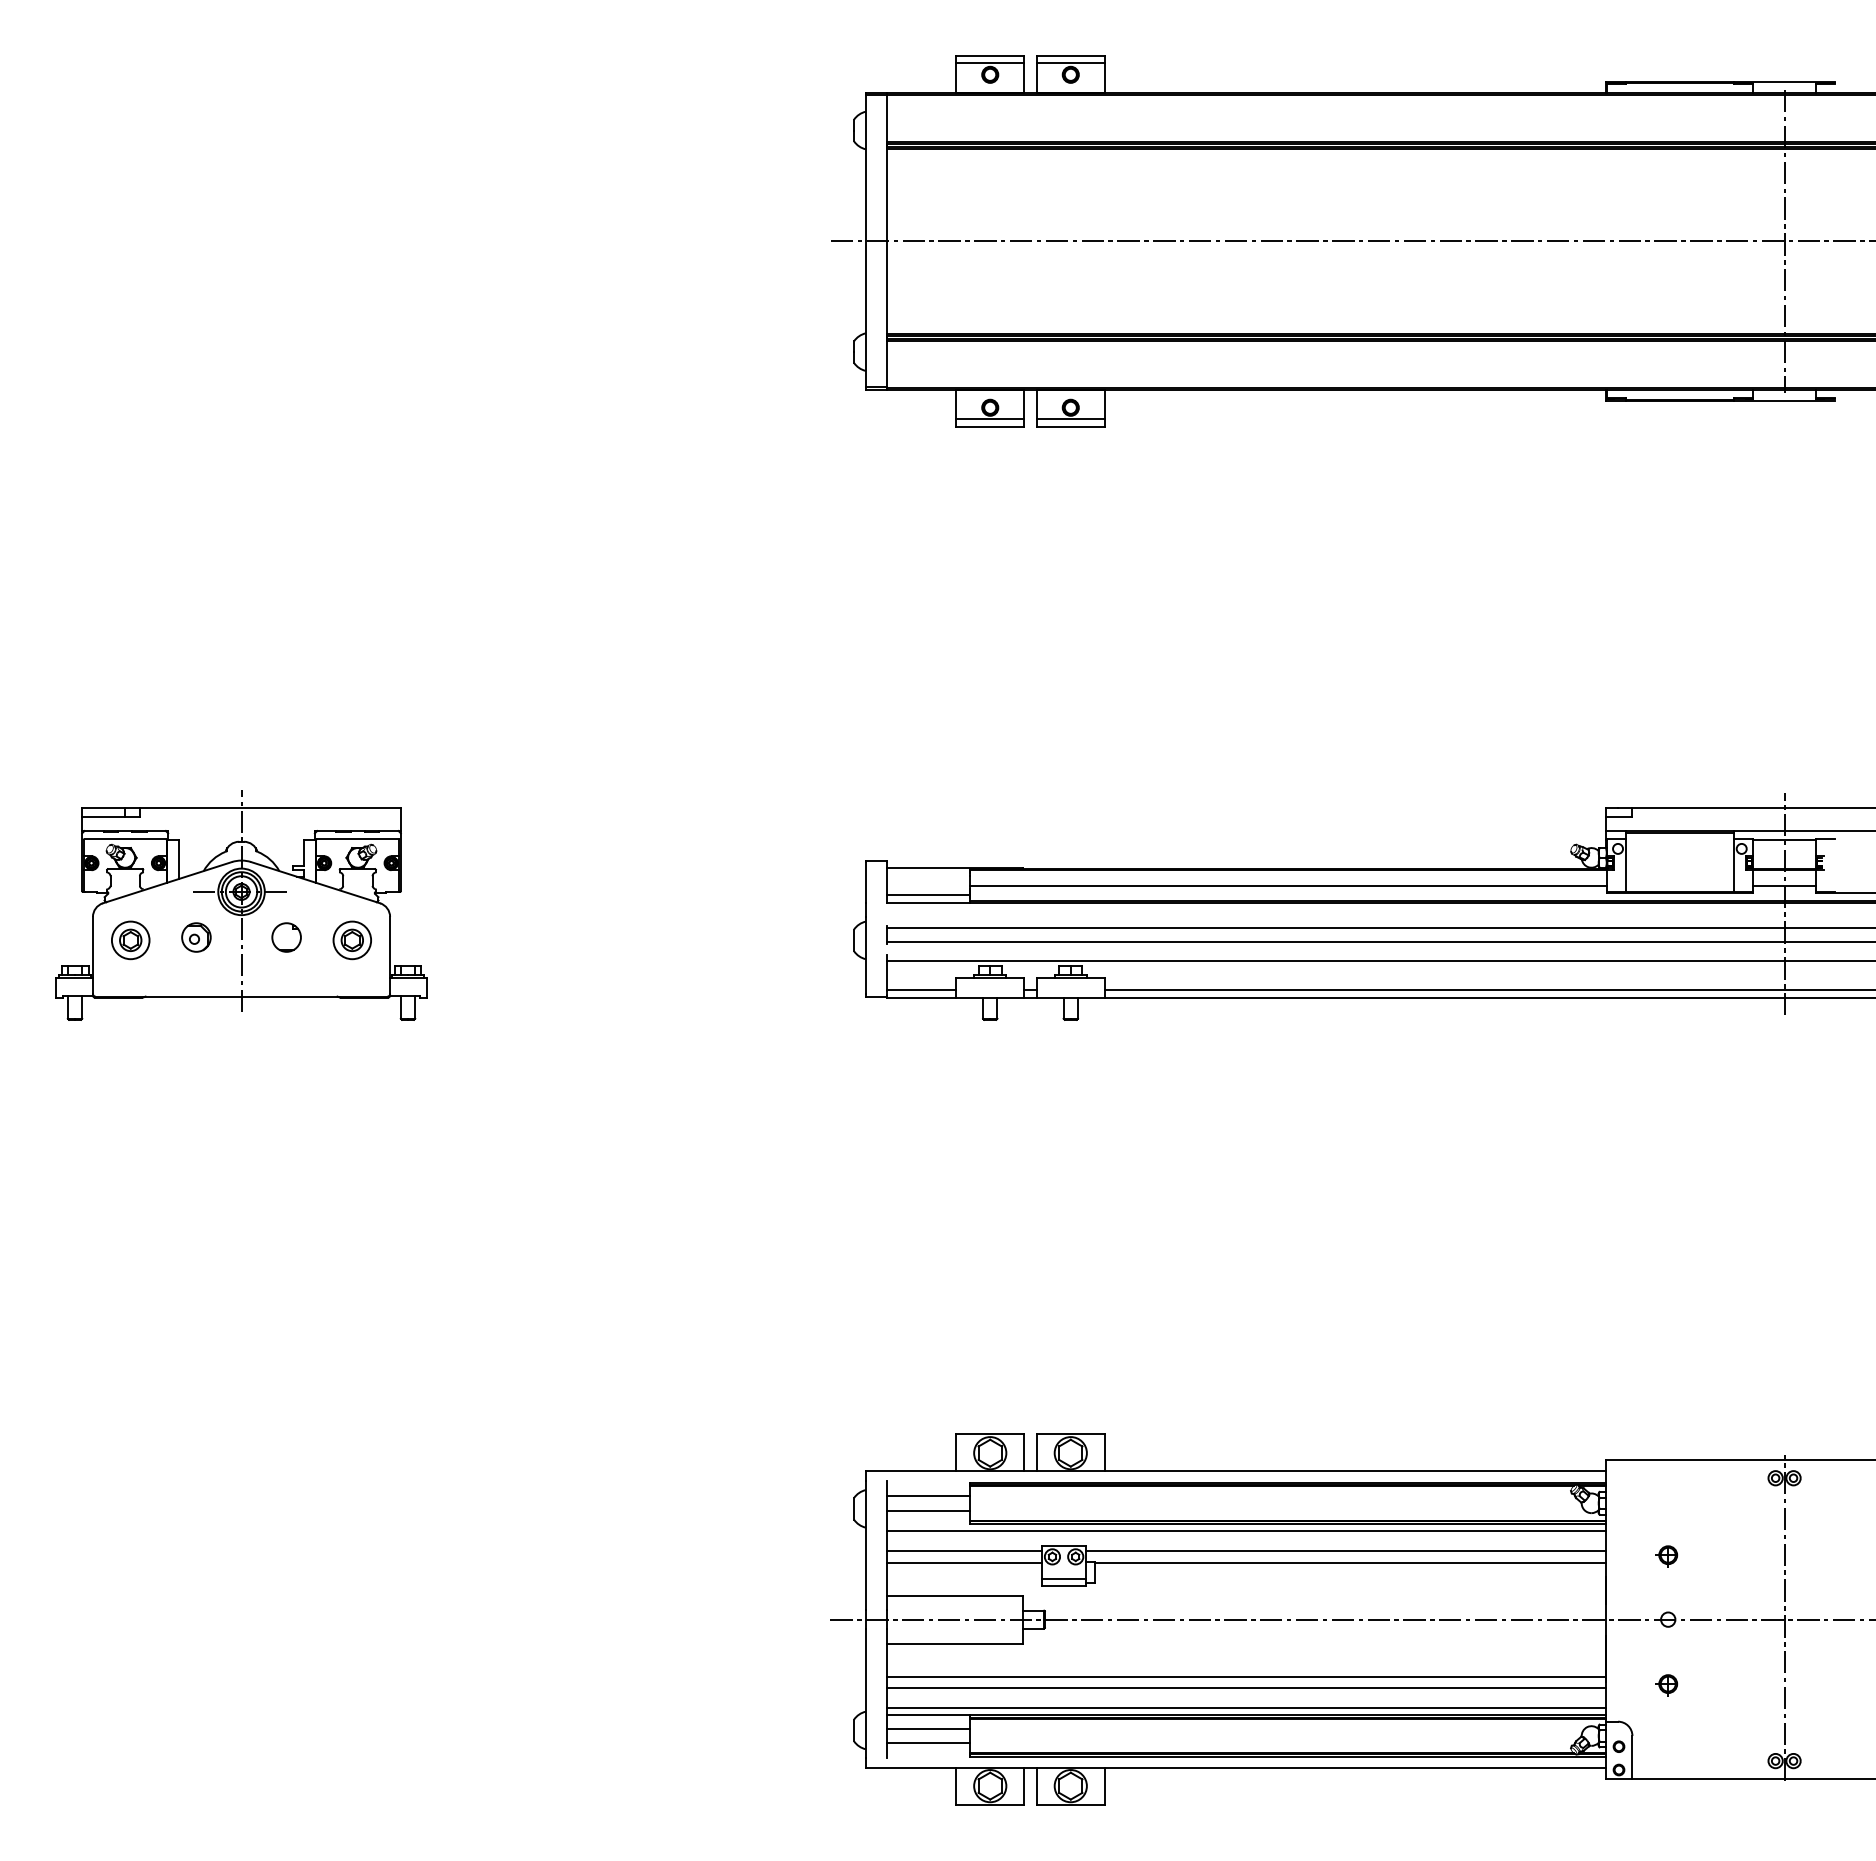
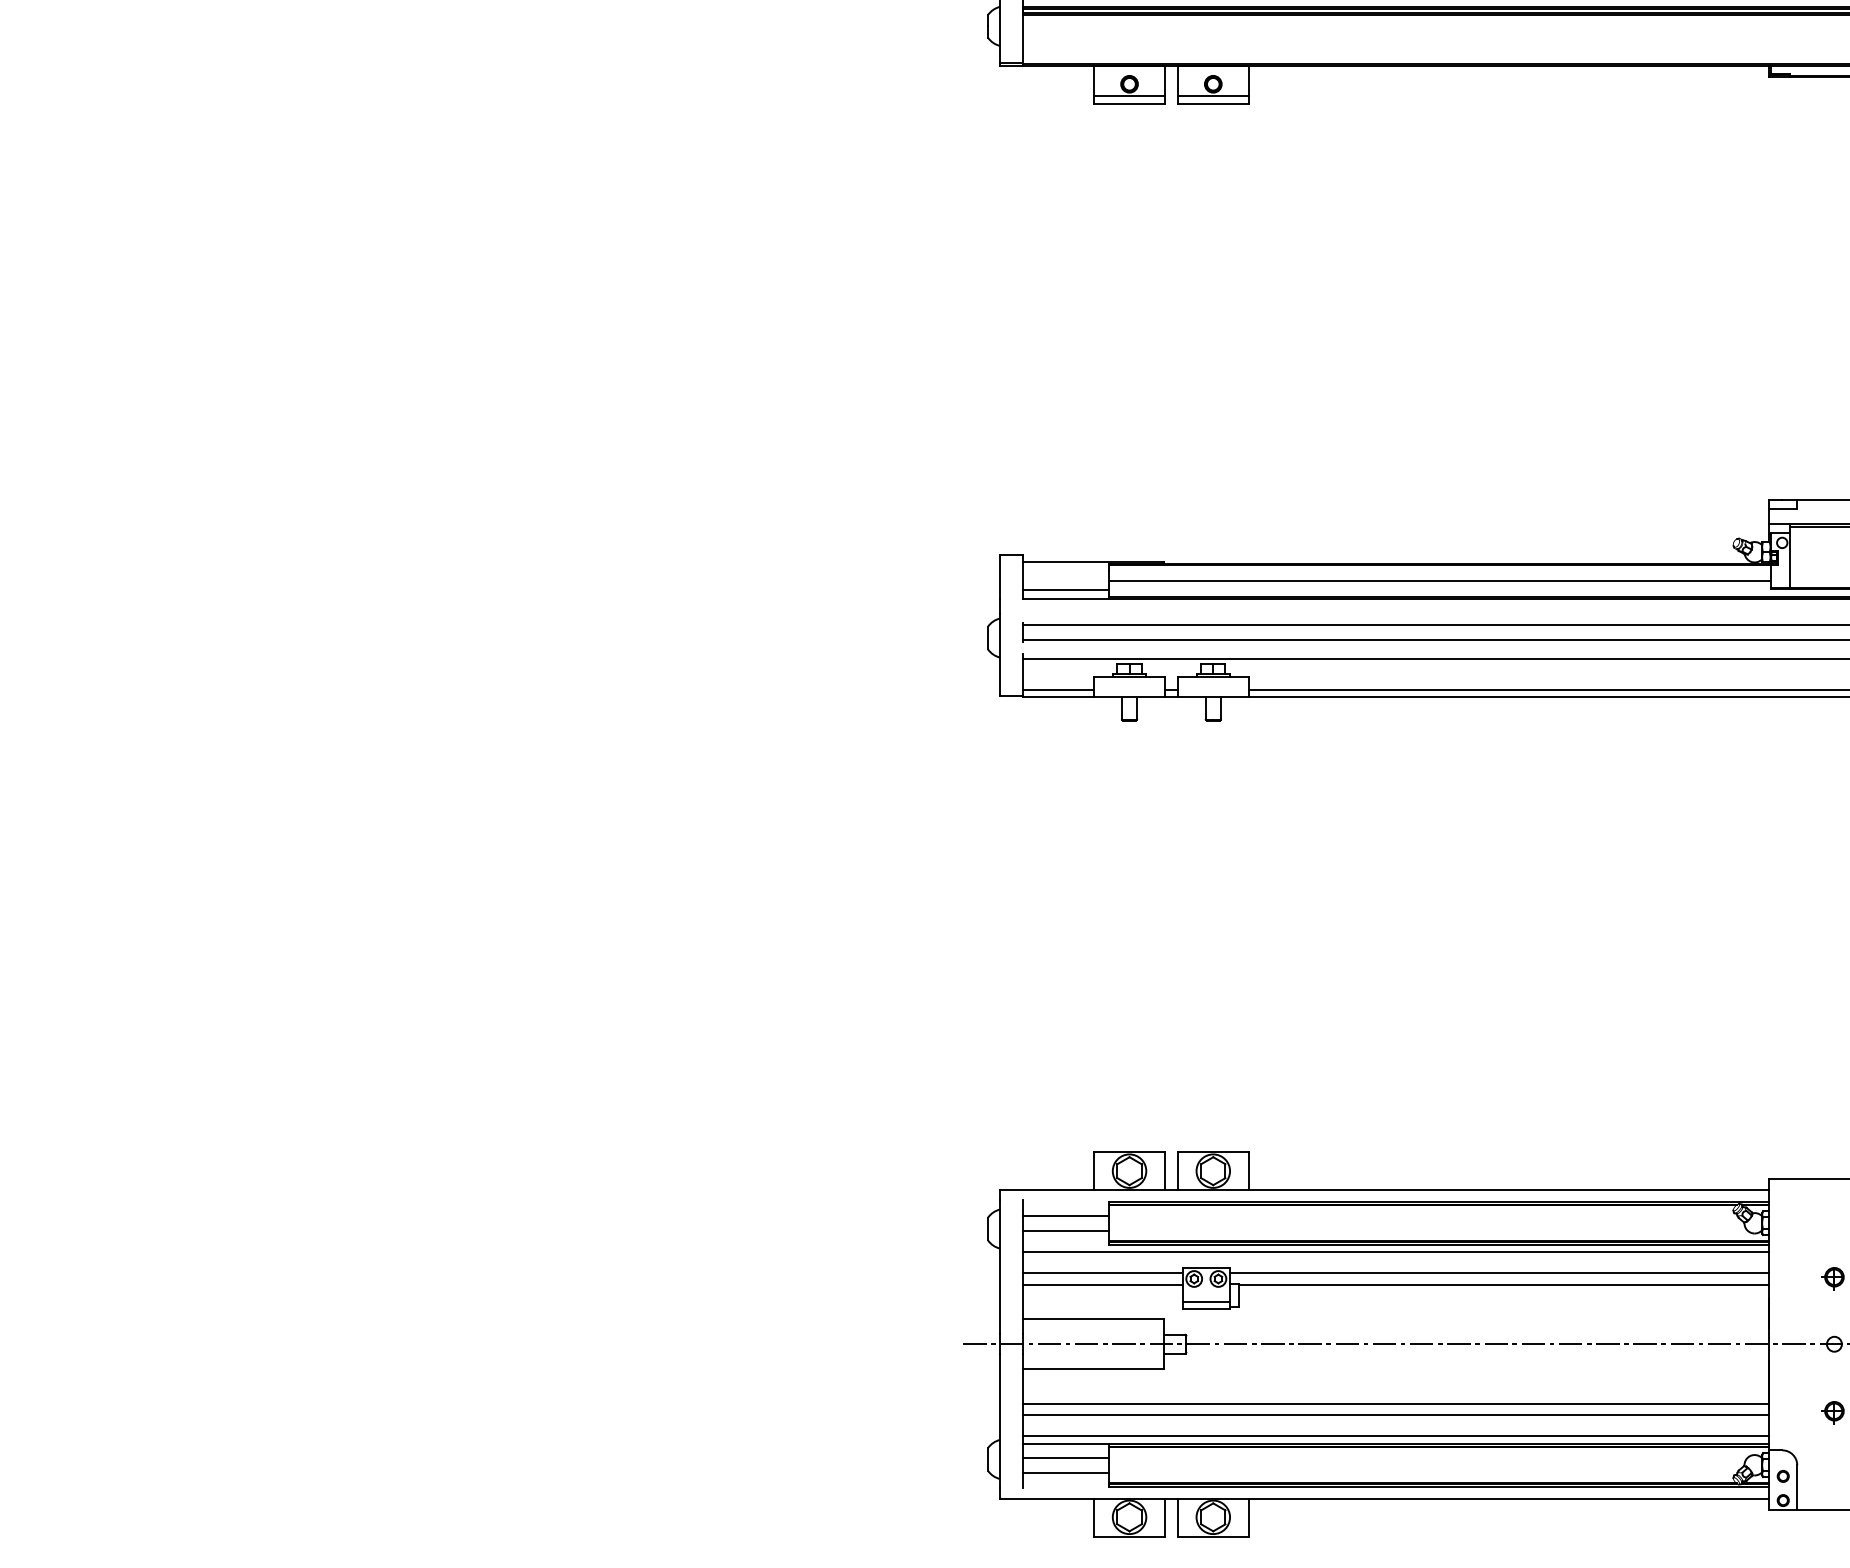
part: (241, 905) -> (351, 601), removed

